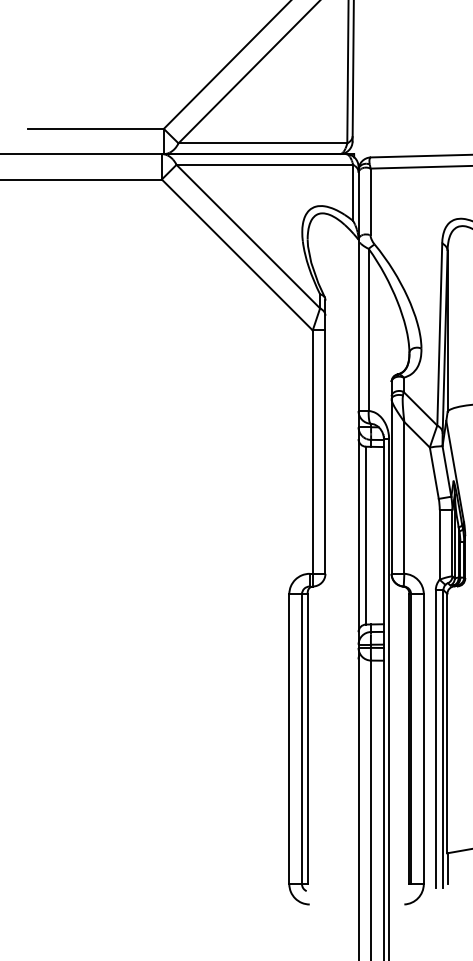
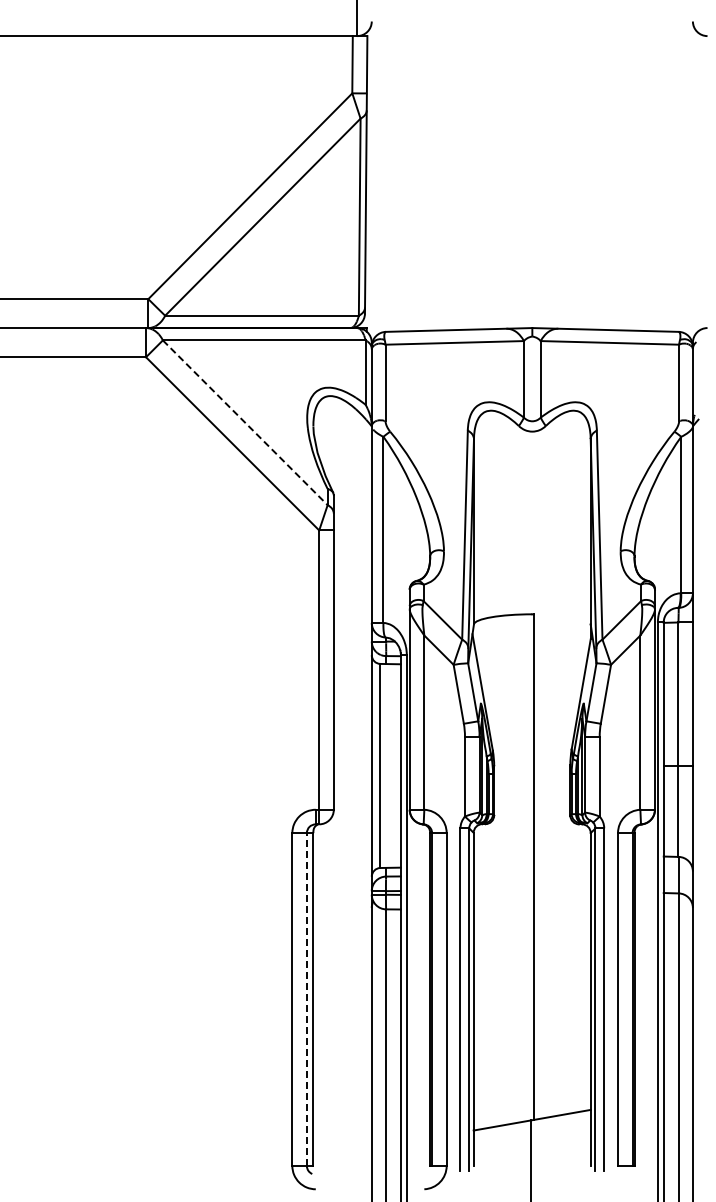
line: (248, 236) -> (245, 422), solid -> dashed
line: (301, 739) -> (306, 999), solid -> dashed

